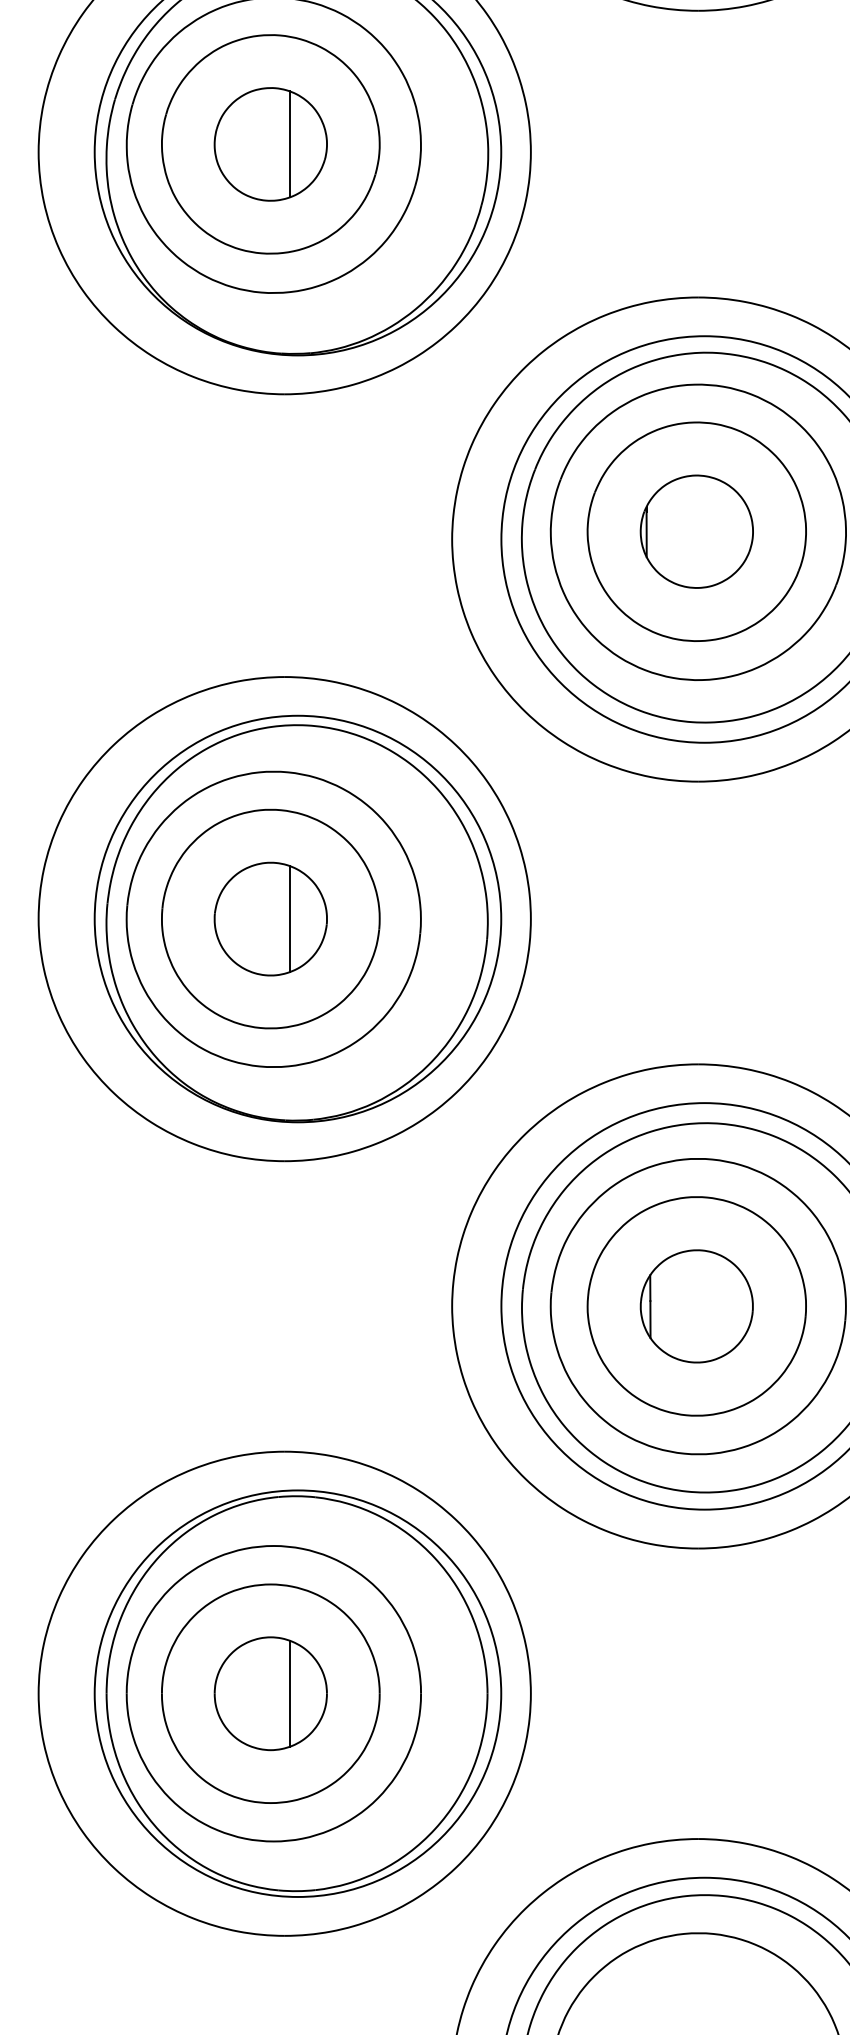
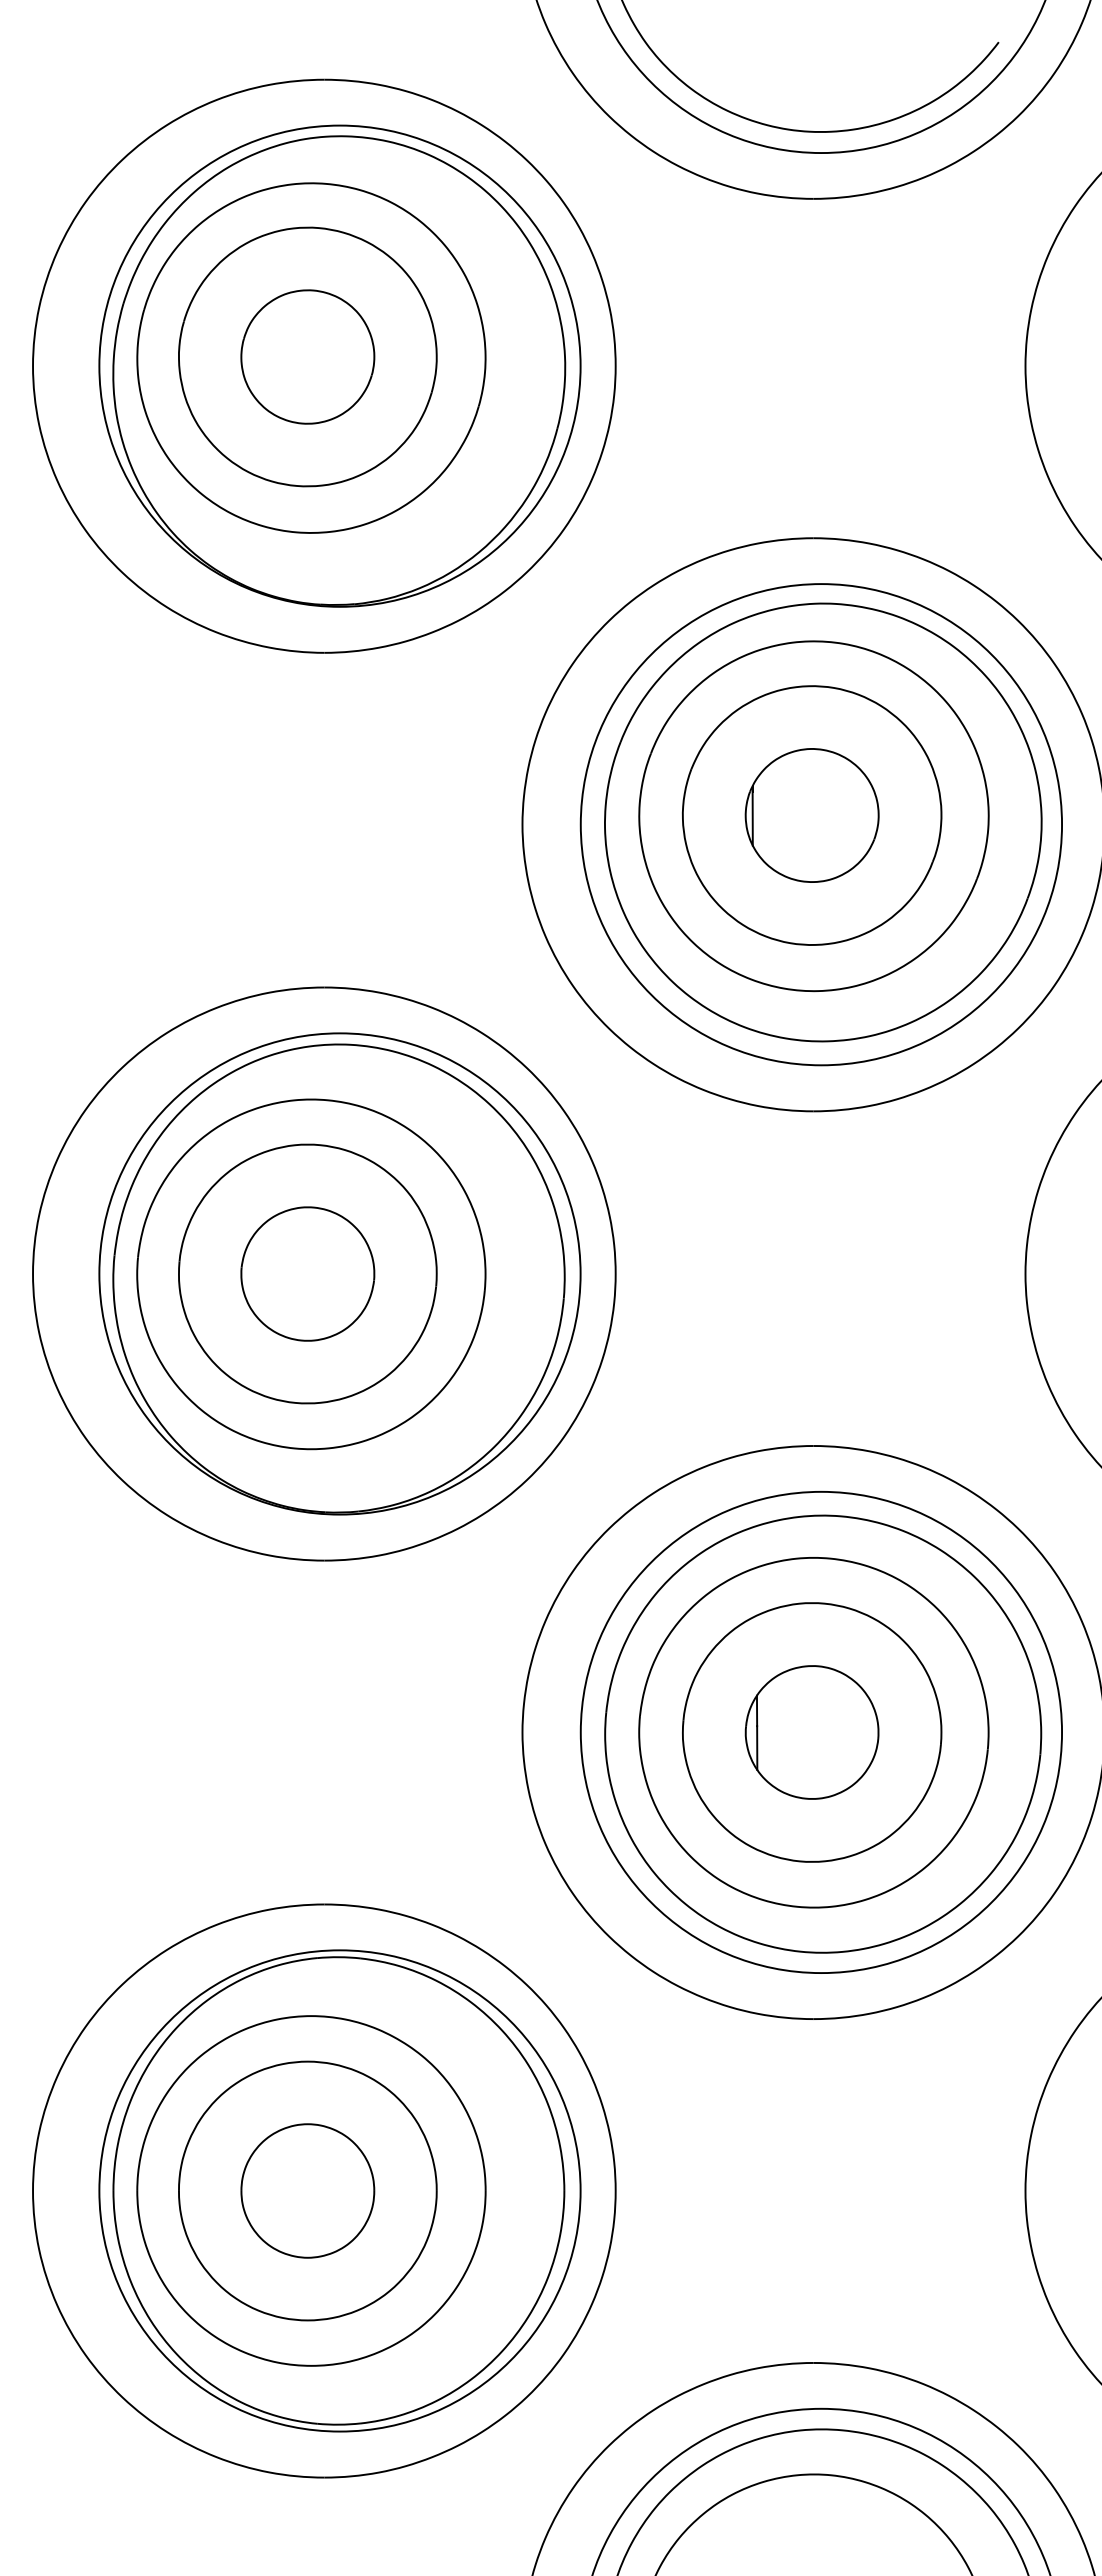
line: (289, 143) -> (330, 356), removed
line: (289, 918) -> (330, 1273), removed
line: (289, 1693) -> (330, 2190), removed

